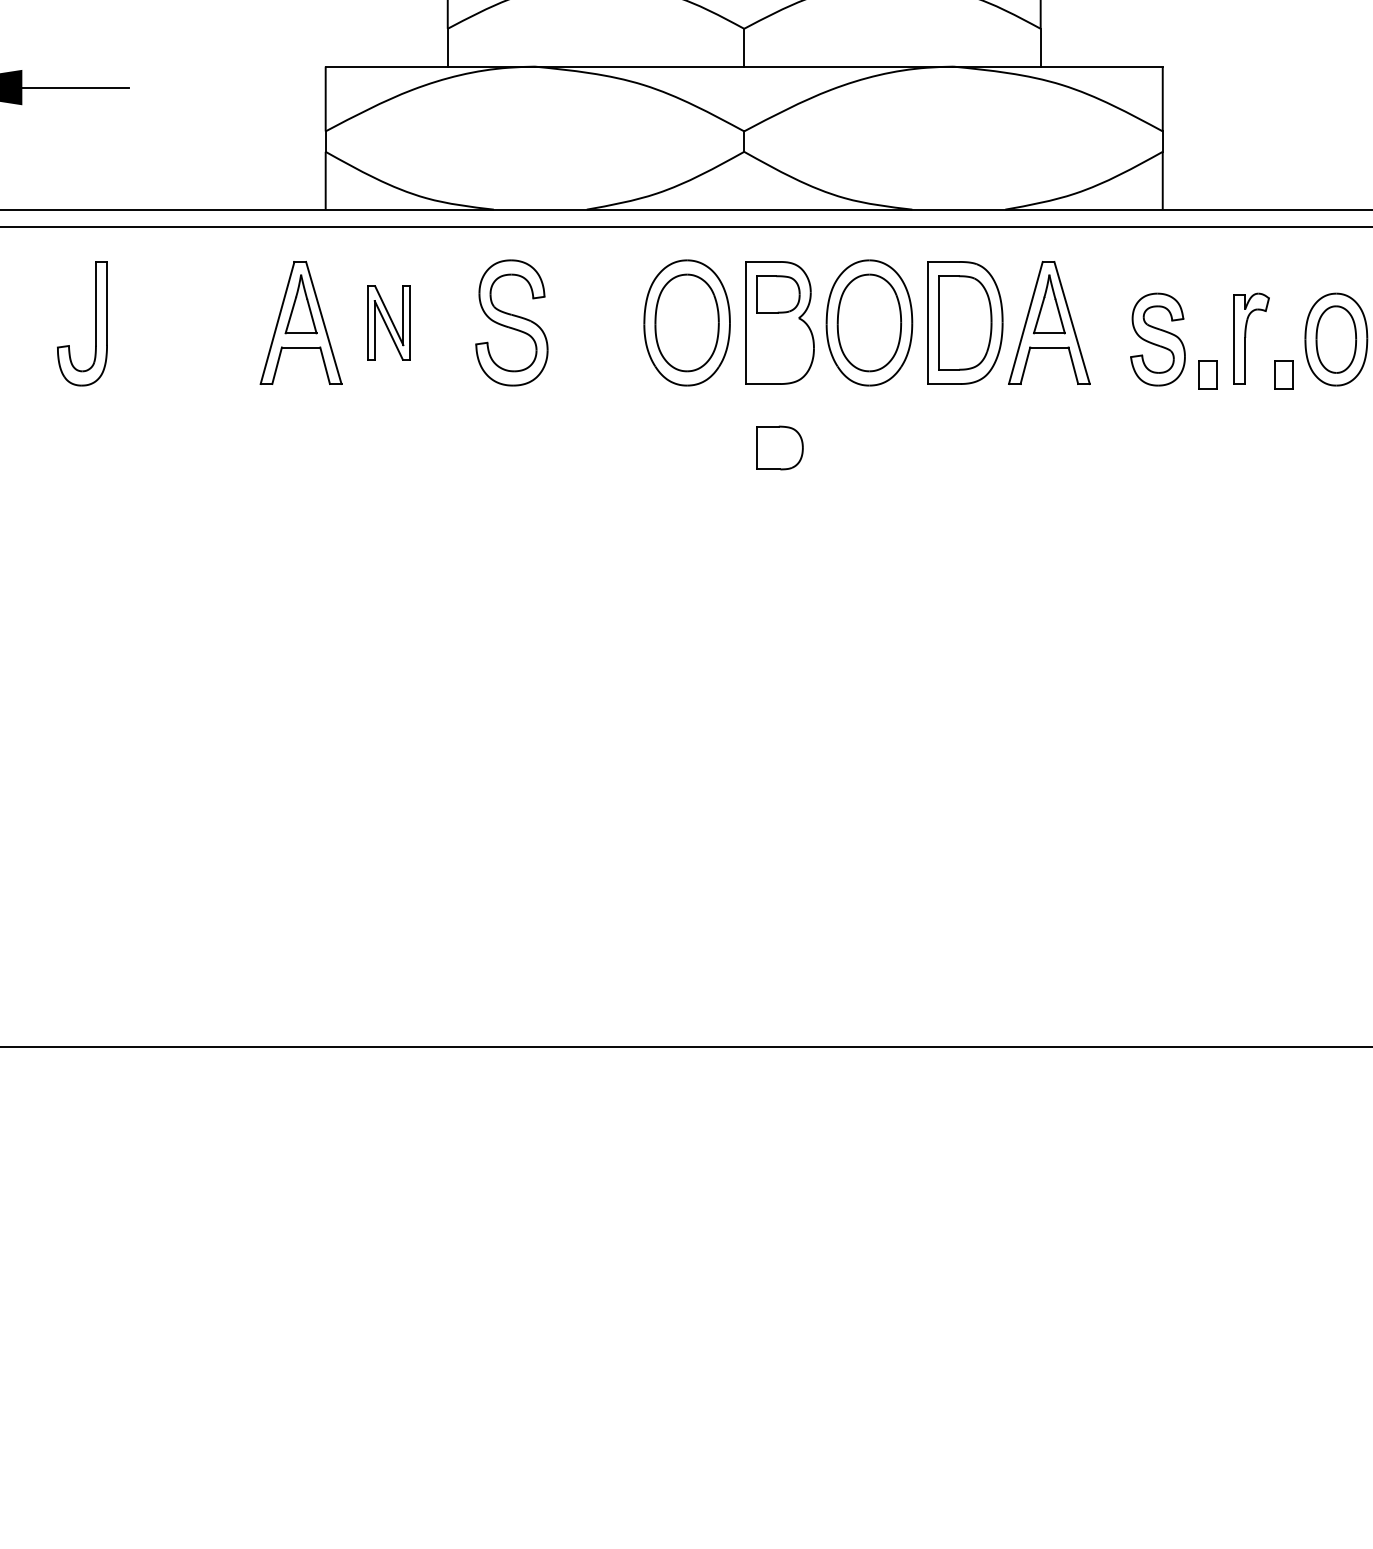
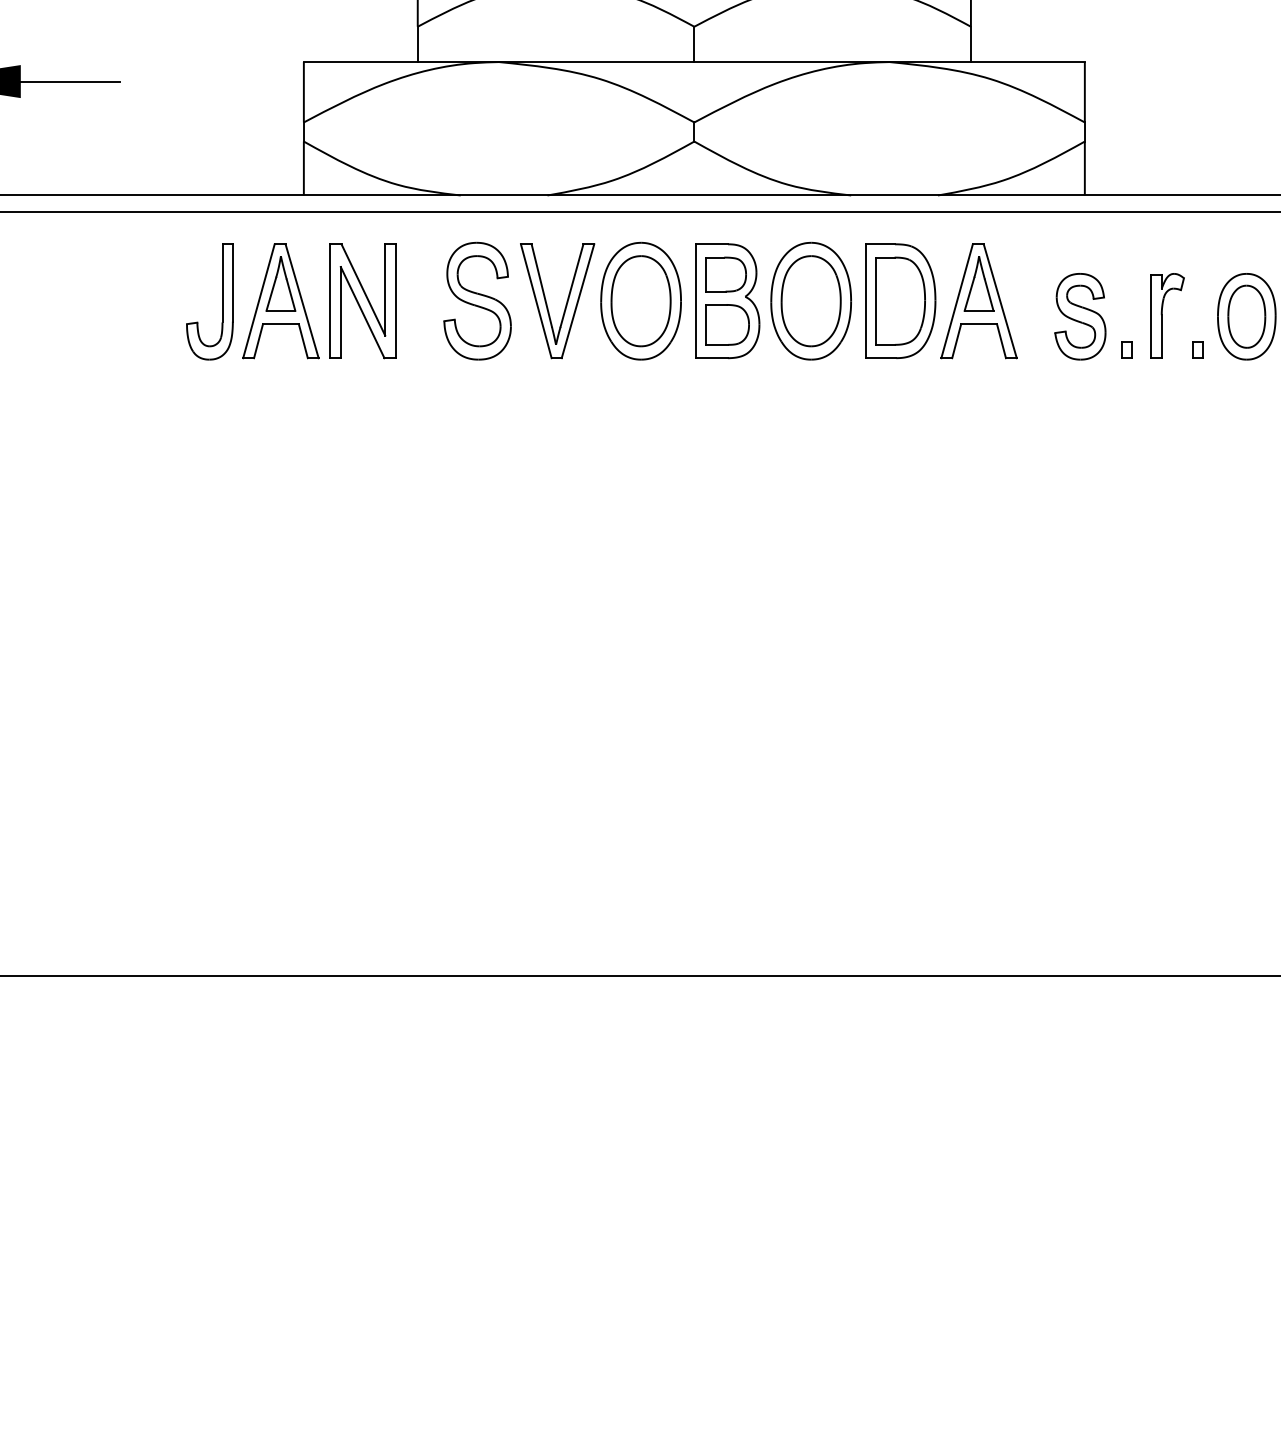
part: (95, 323) -> (222, 301), moved
part: (388, 323) -> (362, 301), size x1.67
part: (606, 326) -> (565, 304), added
part: (1207, 374) -> (1126, 349), size x0.62
part: (1283, 374) -> (1197, 349), size x0.62
part: (779, 447) -> (727, 324), moved

